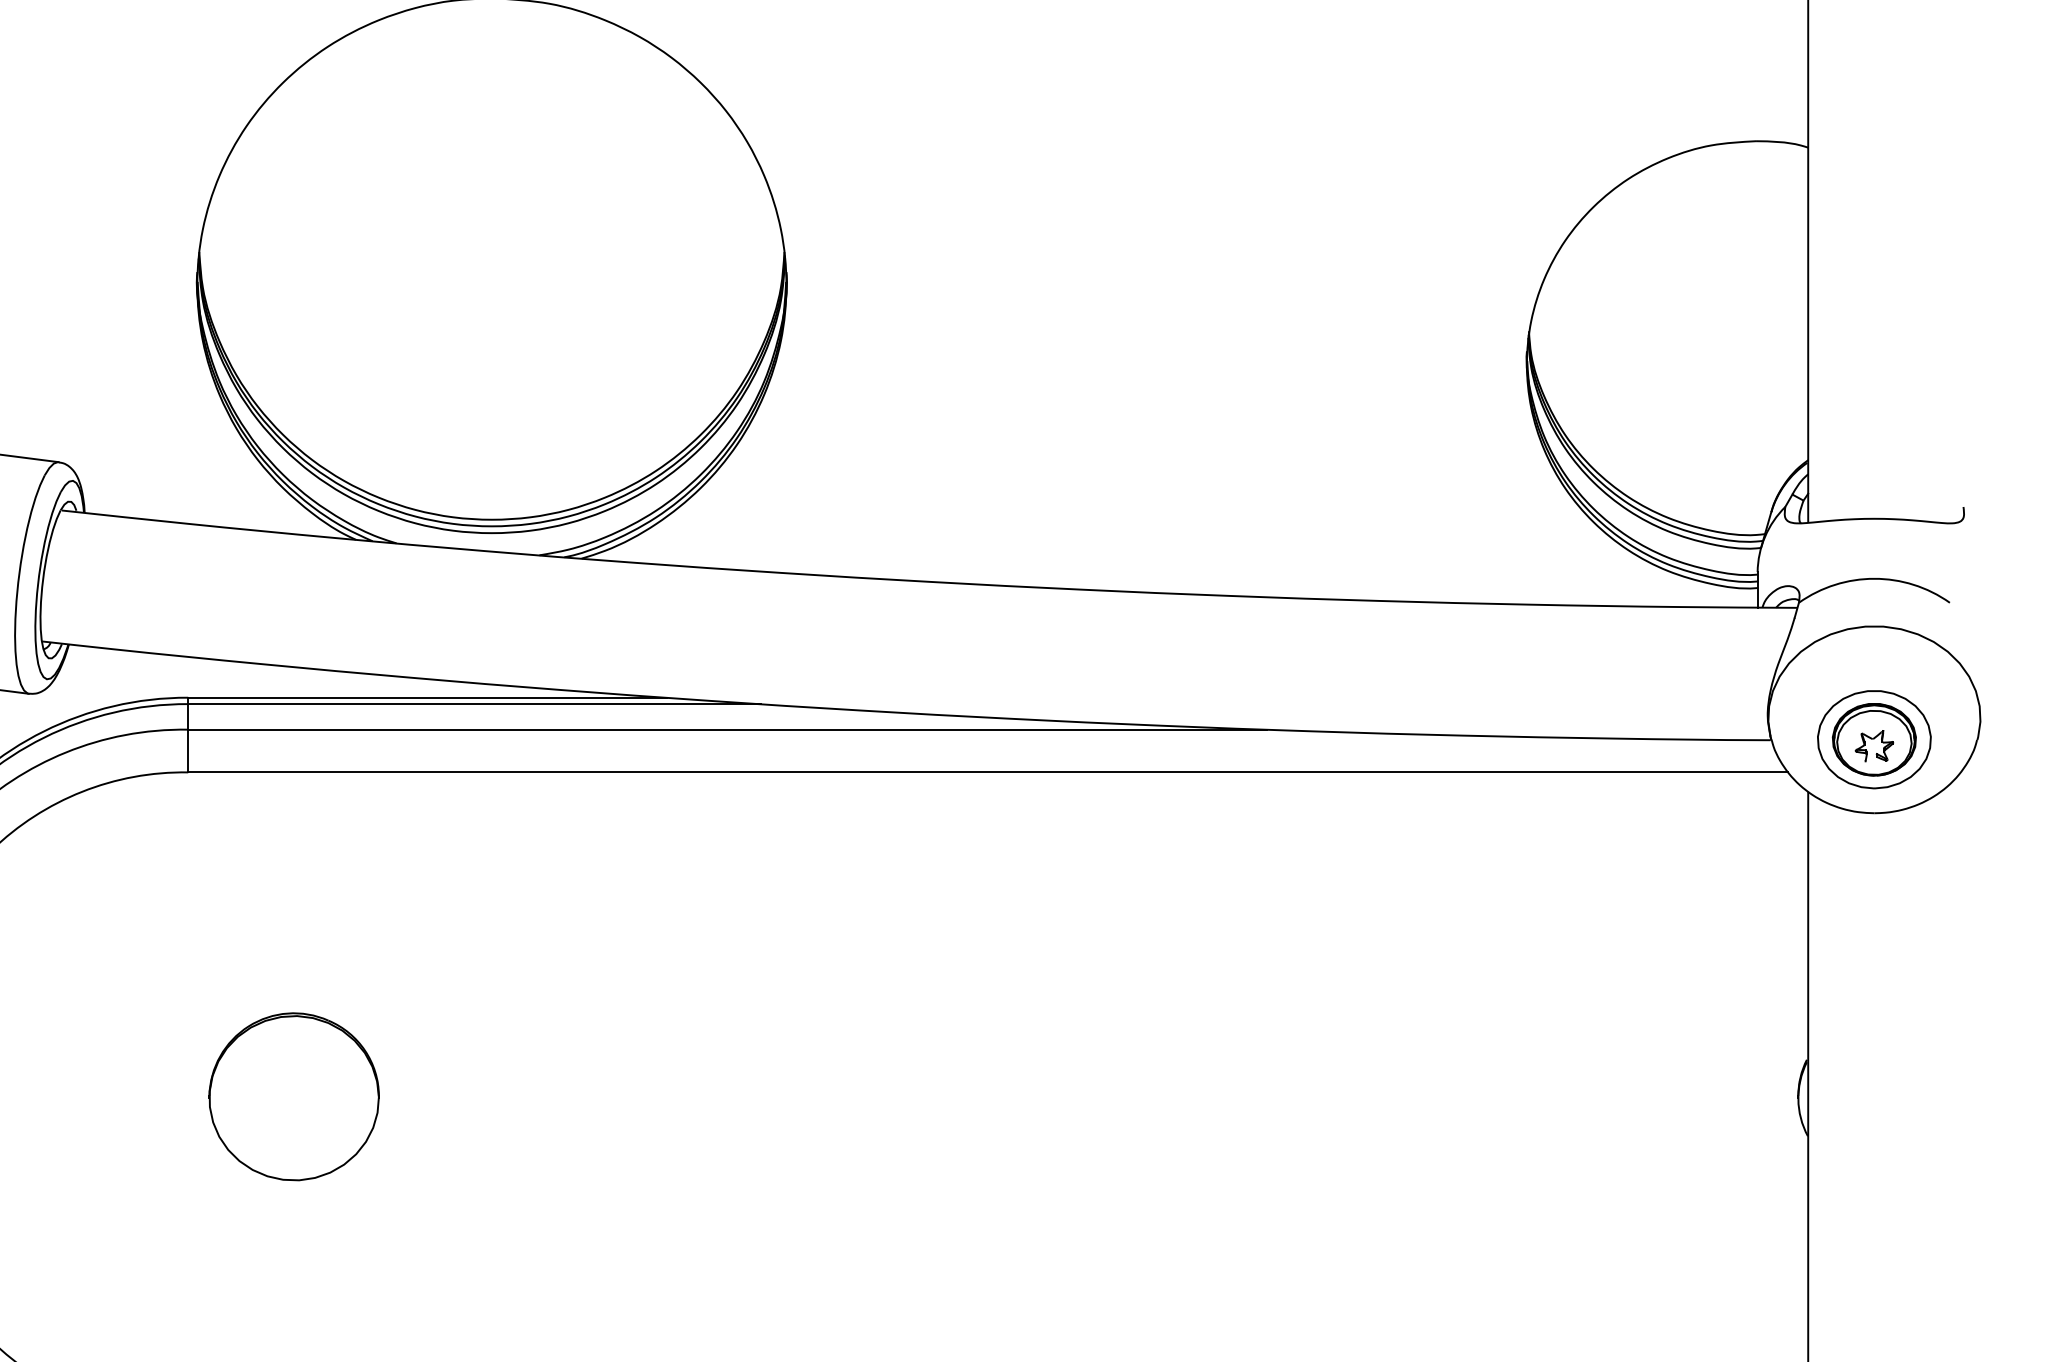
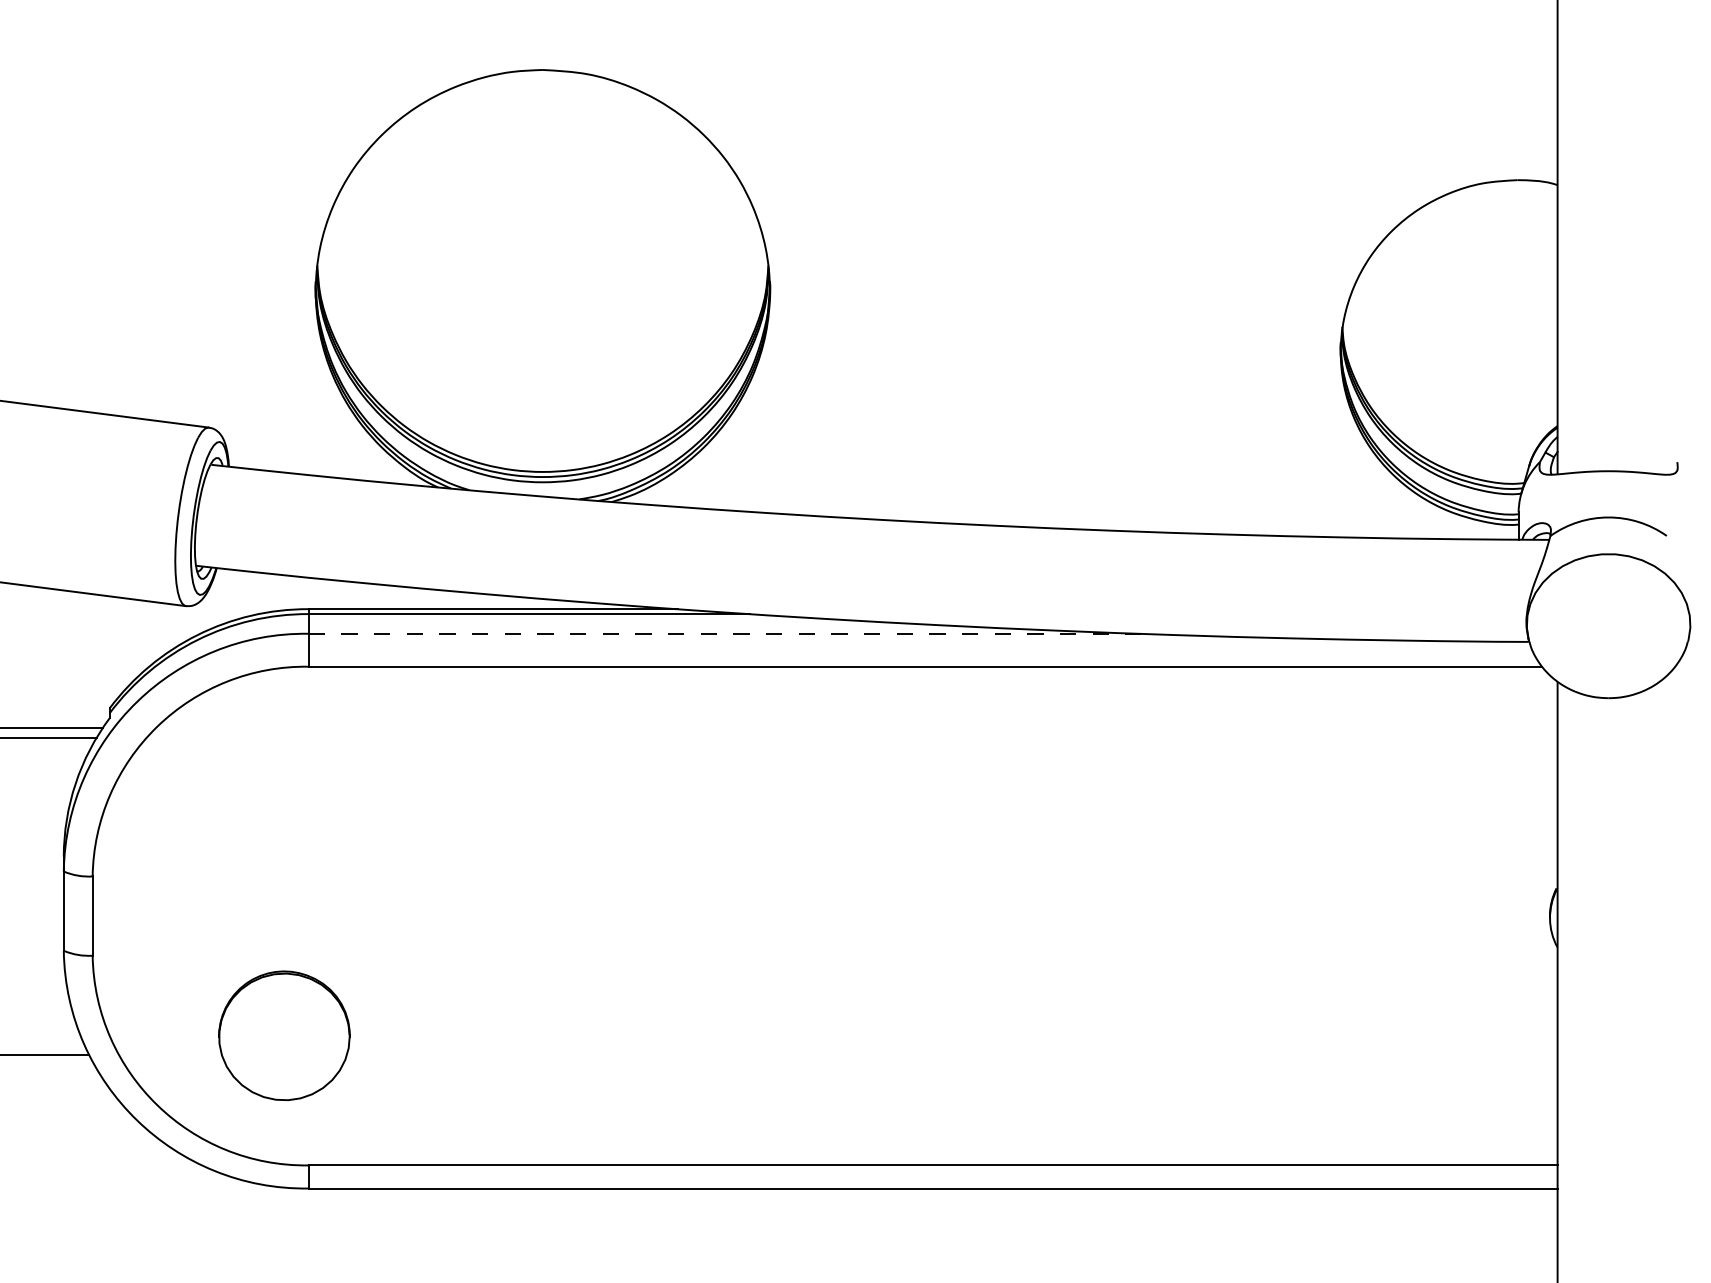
line: (727, 729) -> (724, 633), solid -> dashed
part: (1874, 739) -> (1608, 641), removed
part: (294, 1096) -> (284, 1035), moved

